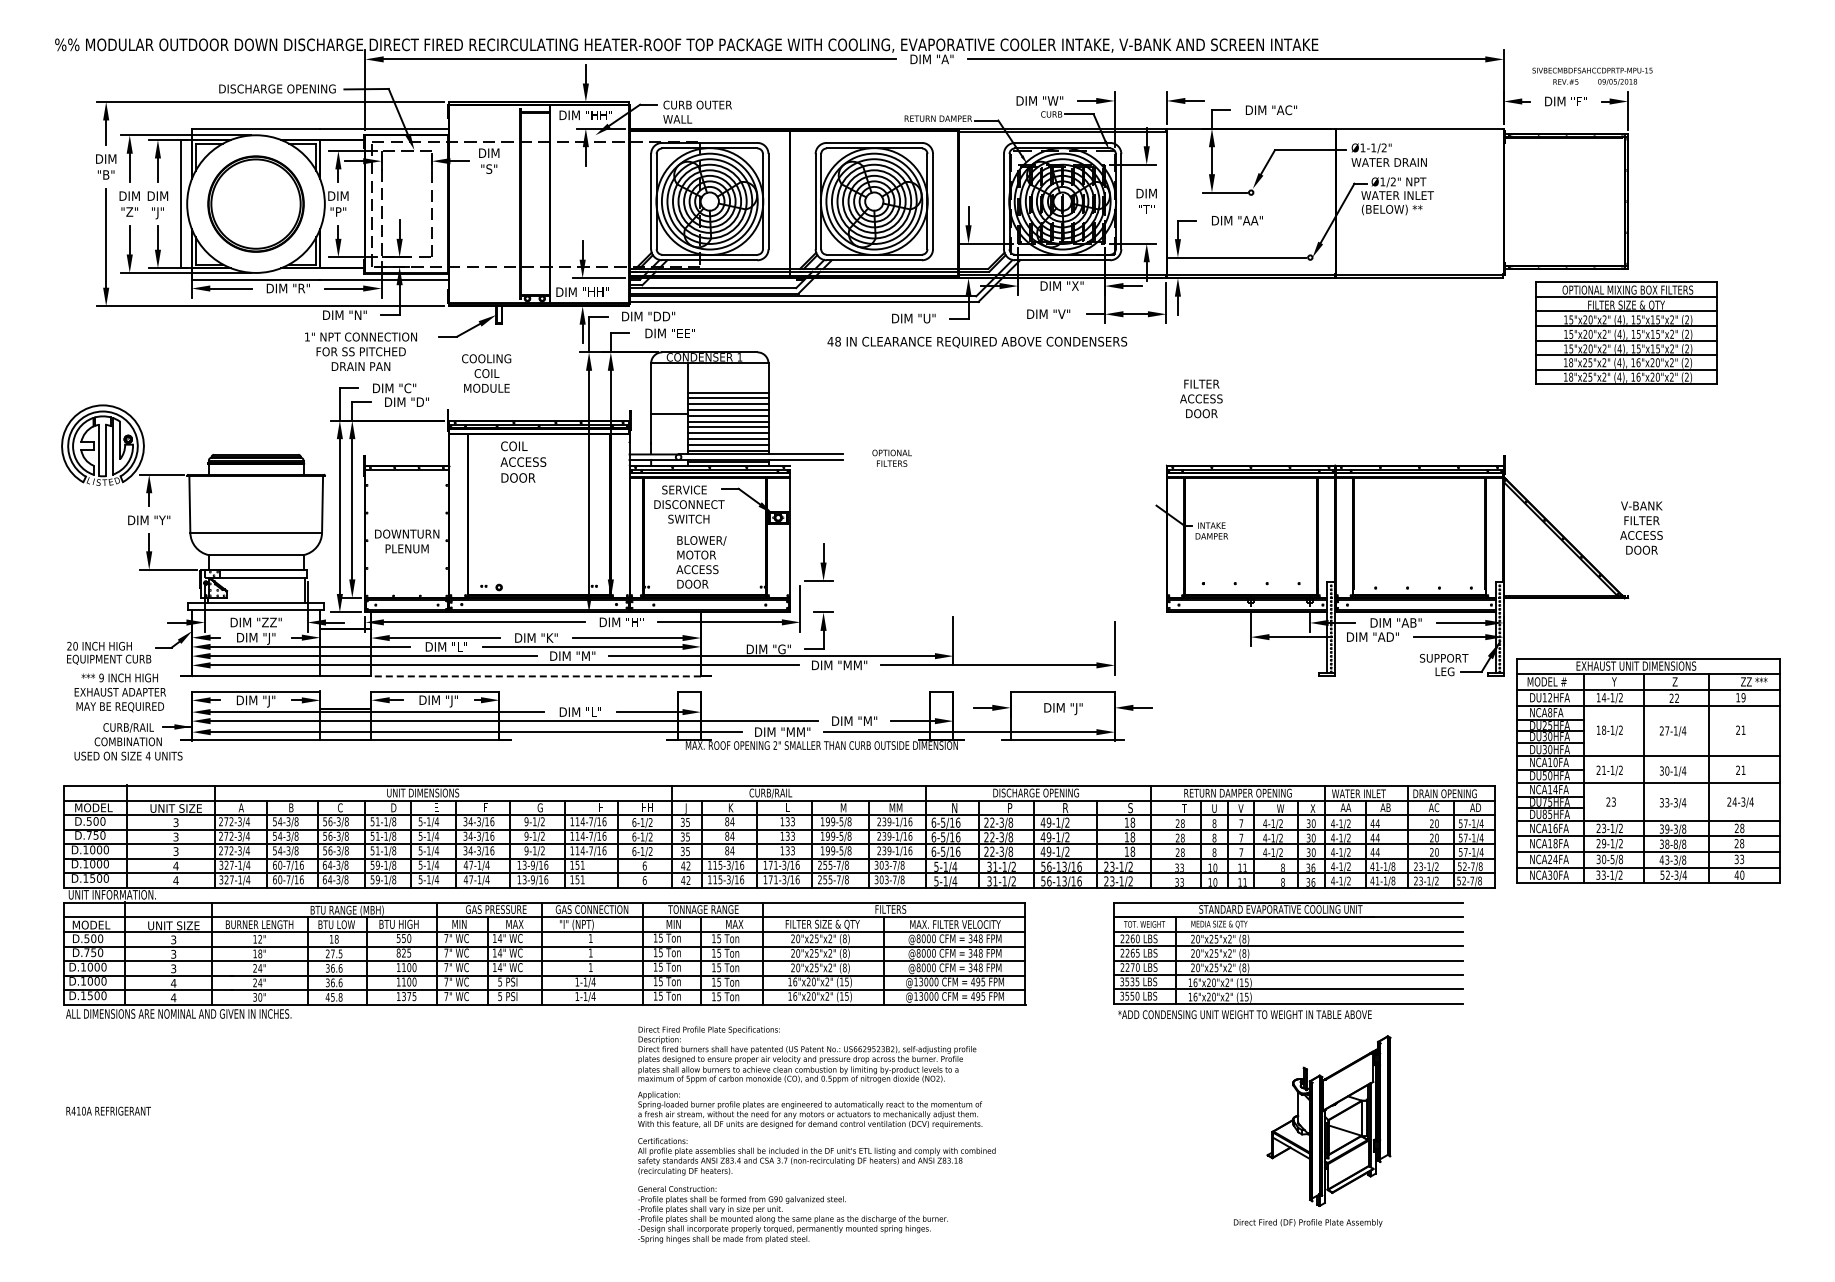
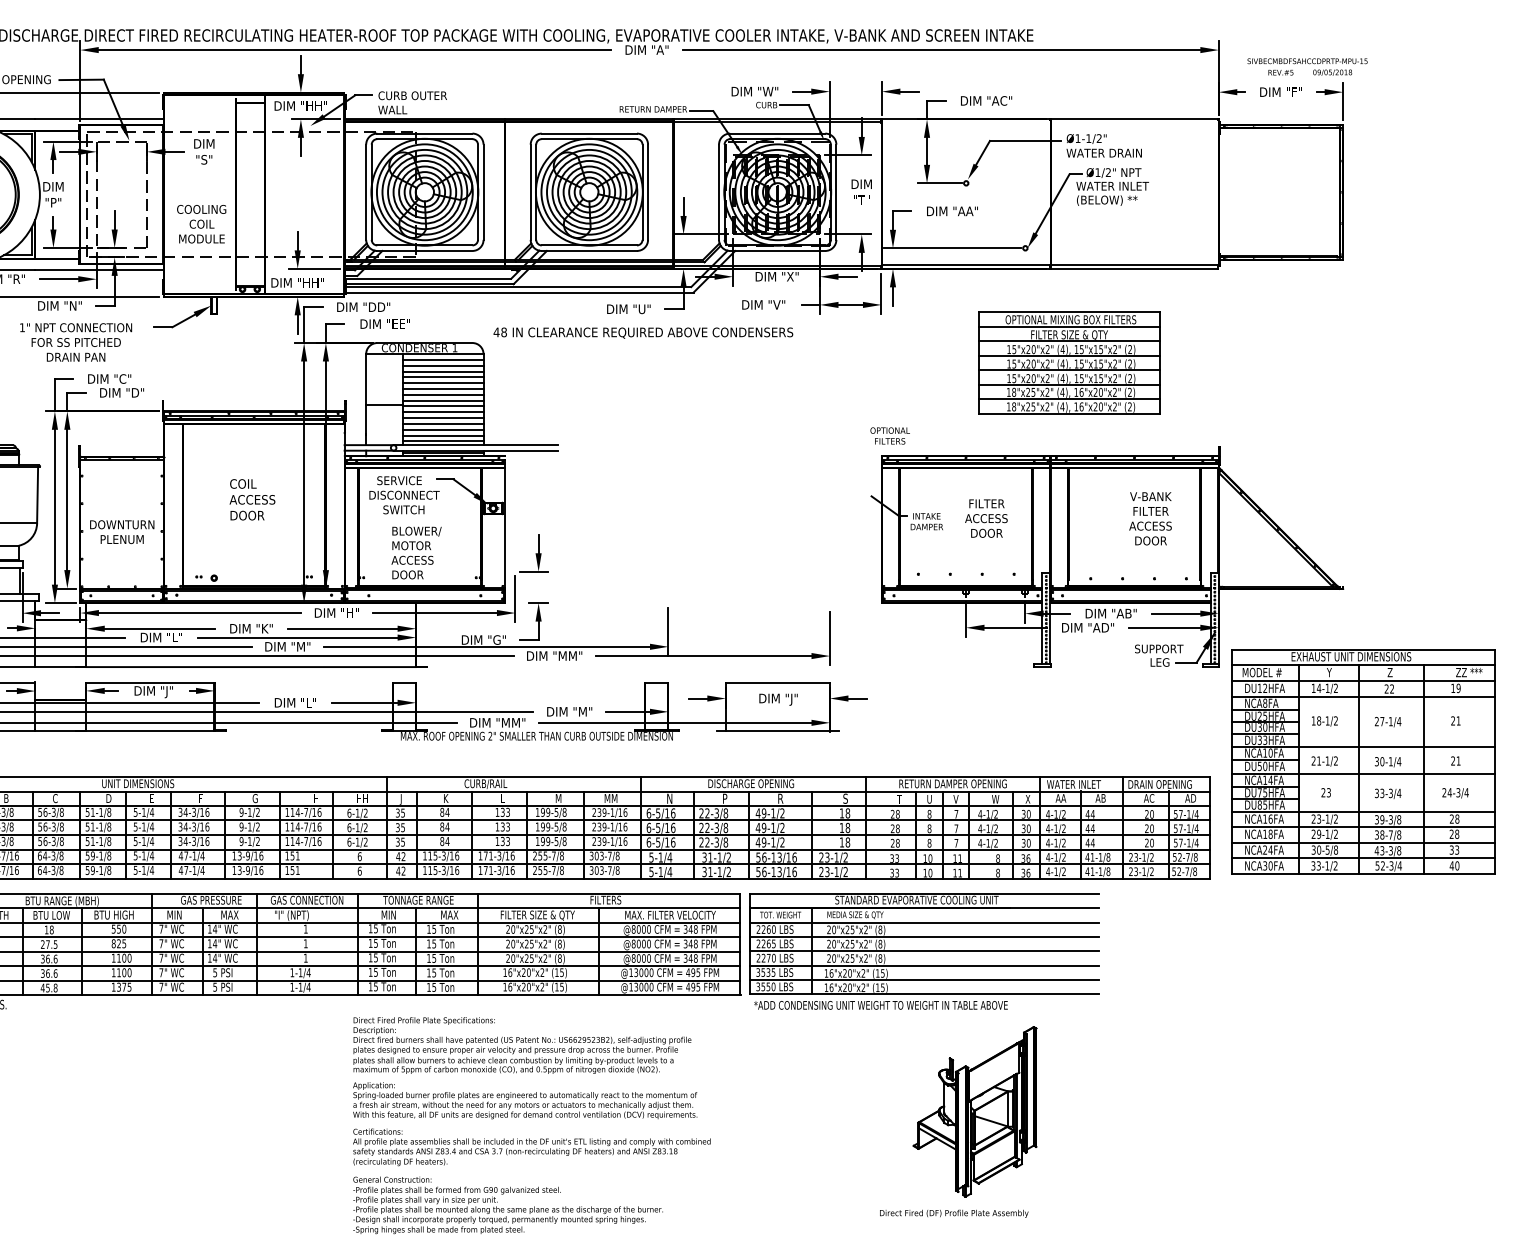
part: (1626, 332) -> (1069, 362), moved
text: (977, 342) -> (643, 333), moved
line: (727, 369) -> (442, 360), added
text: (486, 373) -> (201, 224), moved
line: (727, 375) -> (442, 366), added
line: (727, 380) -> (442, 371), added
line: (727, 386) -> (442, 377), added
text: (1201, 398) -> (986, 518), moved
text: (891, 457) -> (889, 435), moved
text: (523, 461) -> (252, 499), moved
text: (1641, 527) -> (1150, 518), moved
line: (536, 676) -> (251, 667), dashed -> solid
text: (1550, 749) -> (1265, 740), DU30HFA -> DU33HFA
text: (1675, 843) -> (1390, 834), 38-8/8 -> 38-7/8
part: (1288, 960) -> (924, 951), moved
part: (1312, 1131) -> (958, 1122), moved

